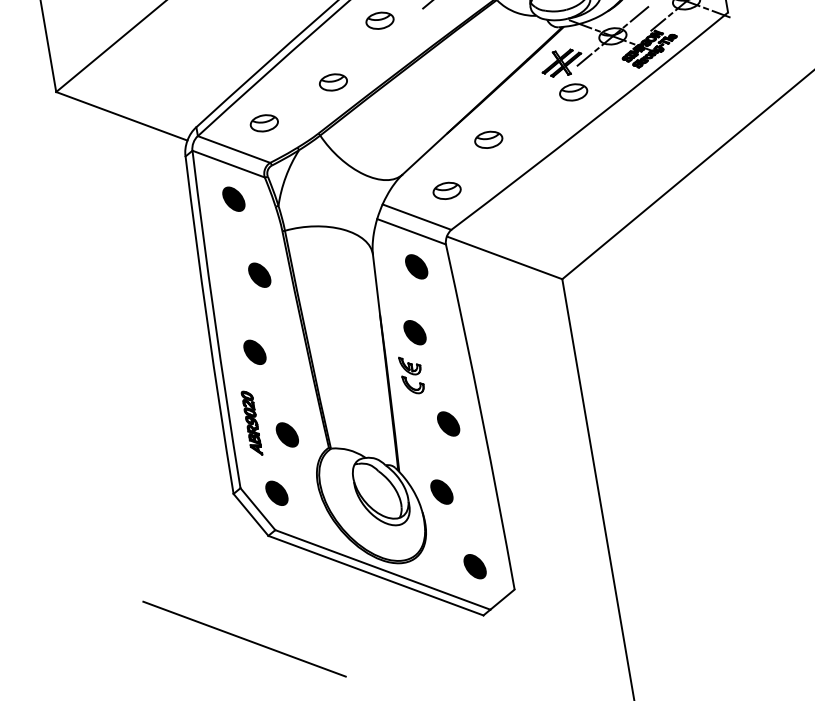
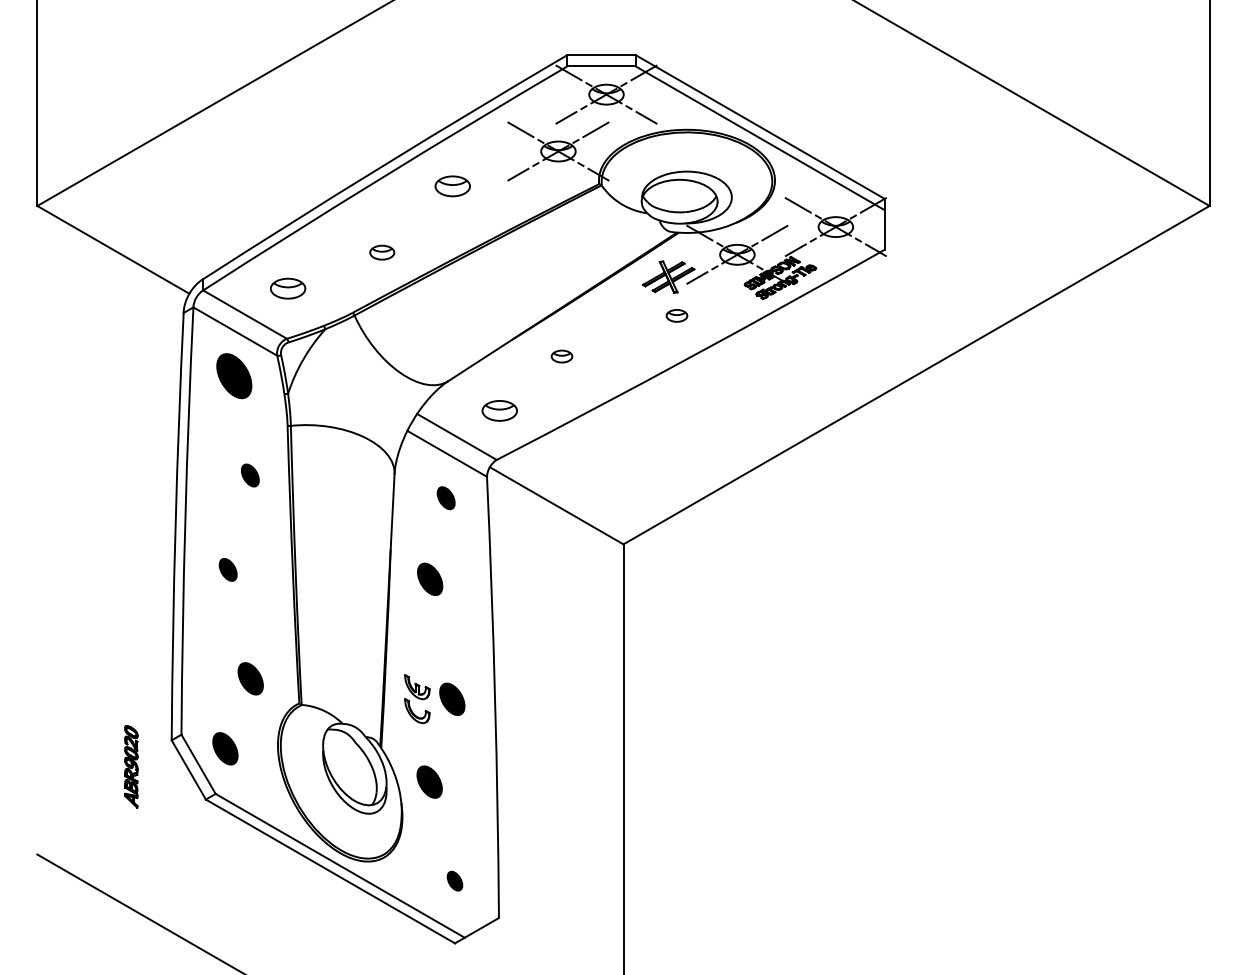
part: (333, 82) -> (382, 252), size x0.7
part: (573, 92) -> (676, 315), size x0.6
part: (488, 139) -> (561, 356), size x0.6
part: (233, 198) -> (234, 375), size x1.4
part: (416, 266) -> (446, 497), size x0.7
part: (259, 275) -> (250, 475), size x0.7
part: (255, 352) -> (228, 569), size x0.7
part: (412, 375) -> (417, 699), moved
part: (252, 422) -> (131, 766), moved
part: (474, 566) -> (454, 880), size x0.6

